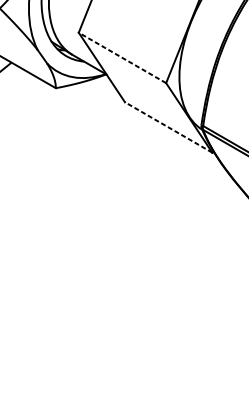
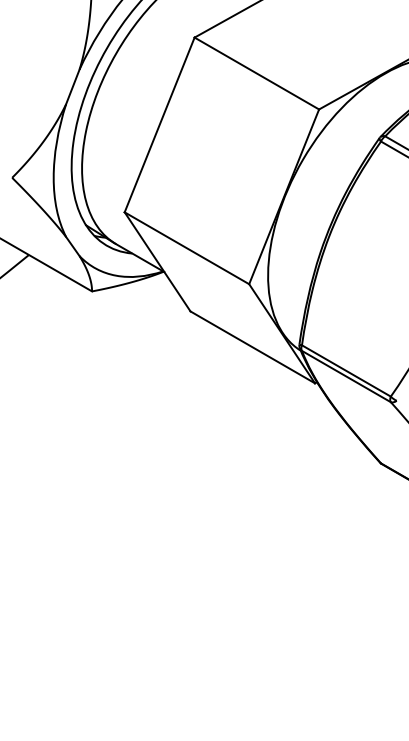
line: (122, 58) -> (186, 248), dashed -> solid
line: (168, 127) -> (252, 347), dashed -> solid

